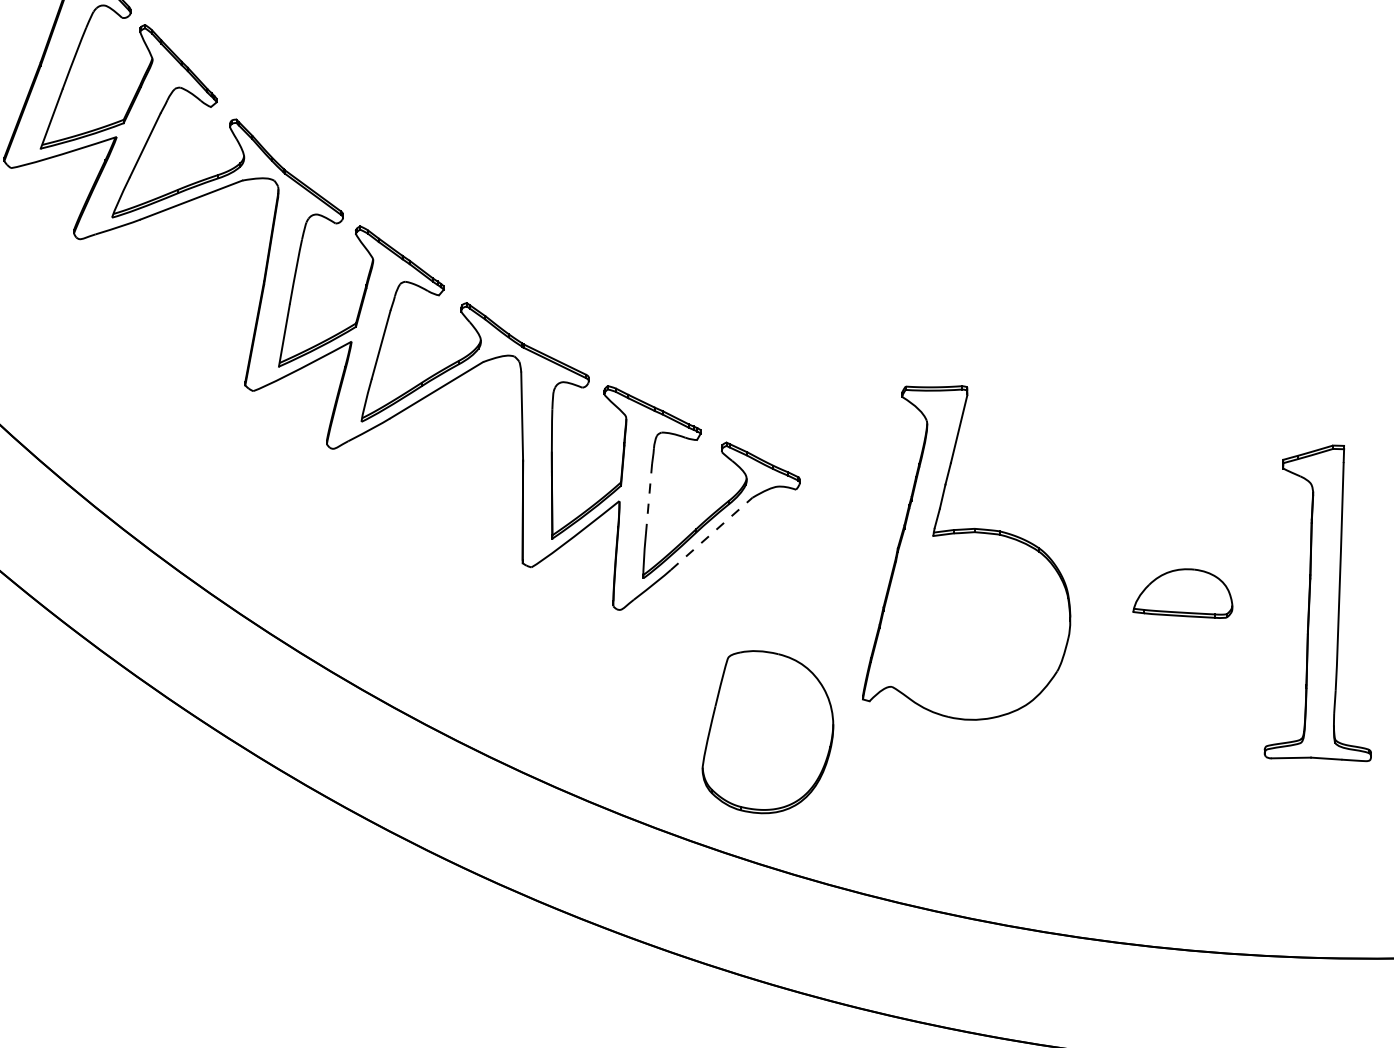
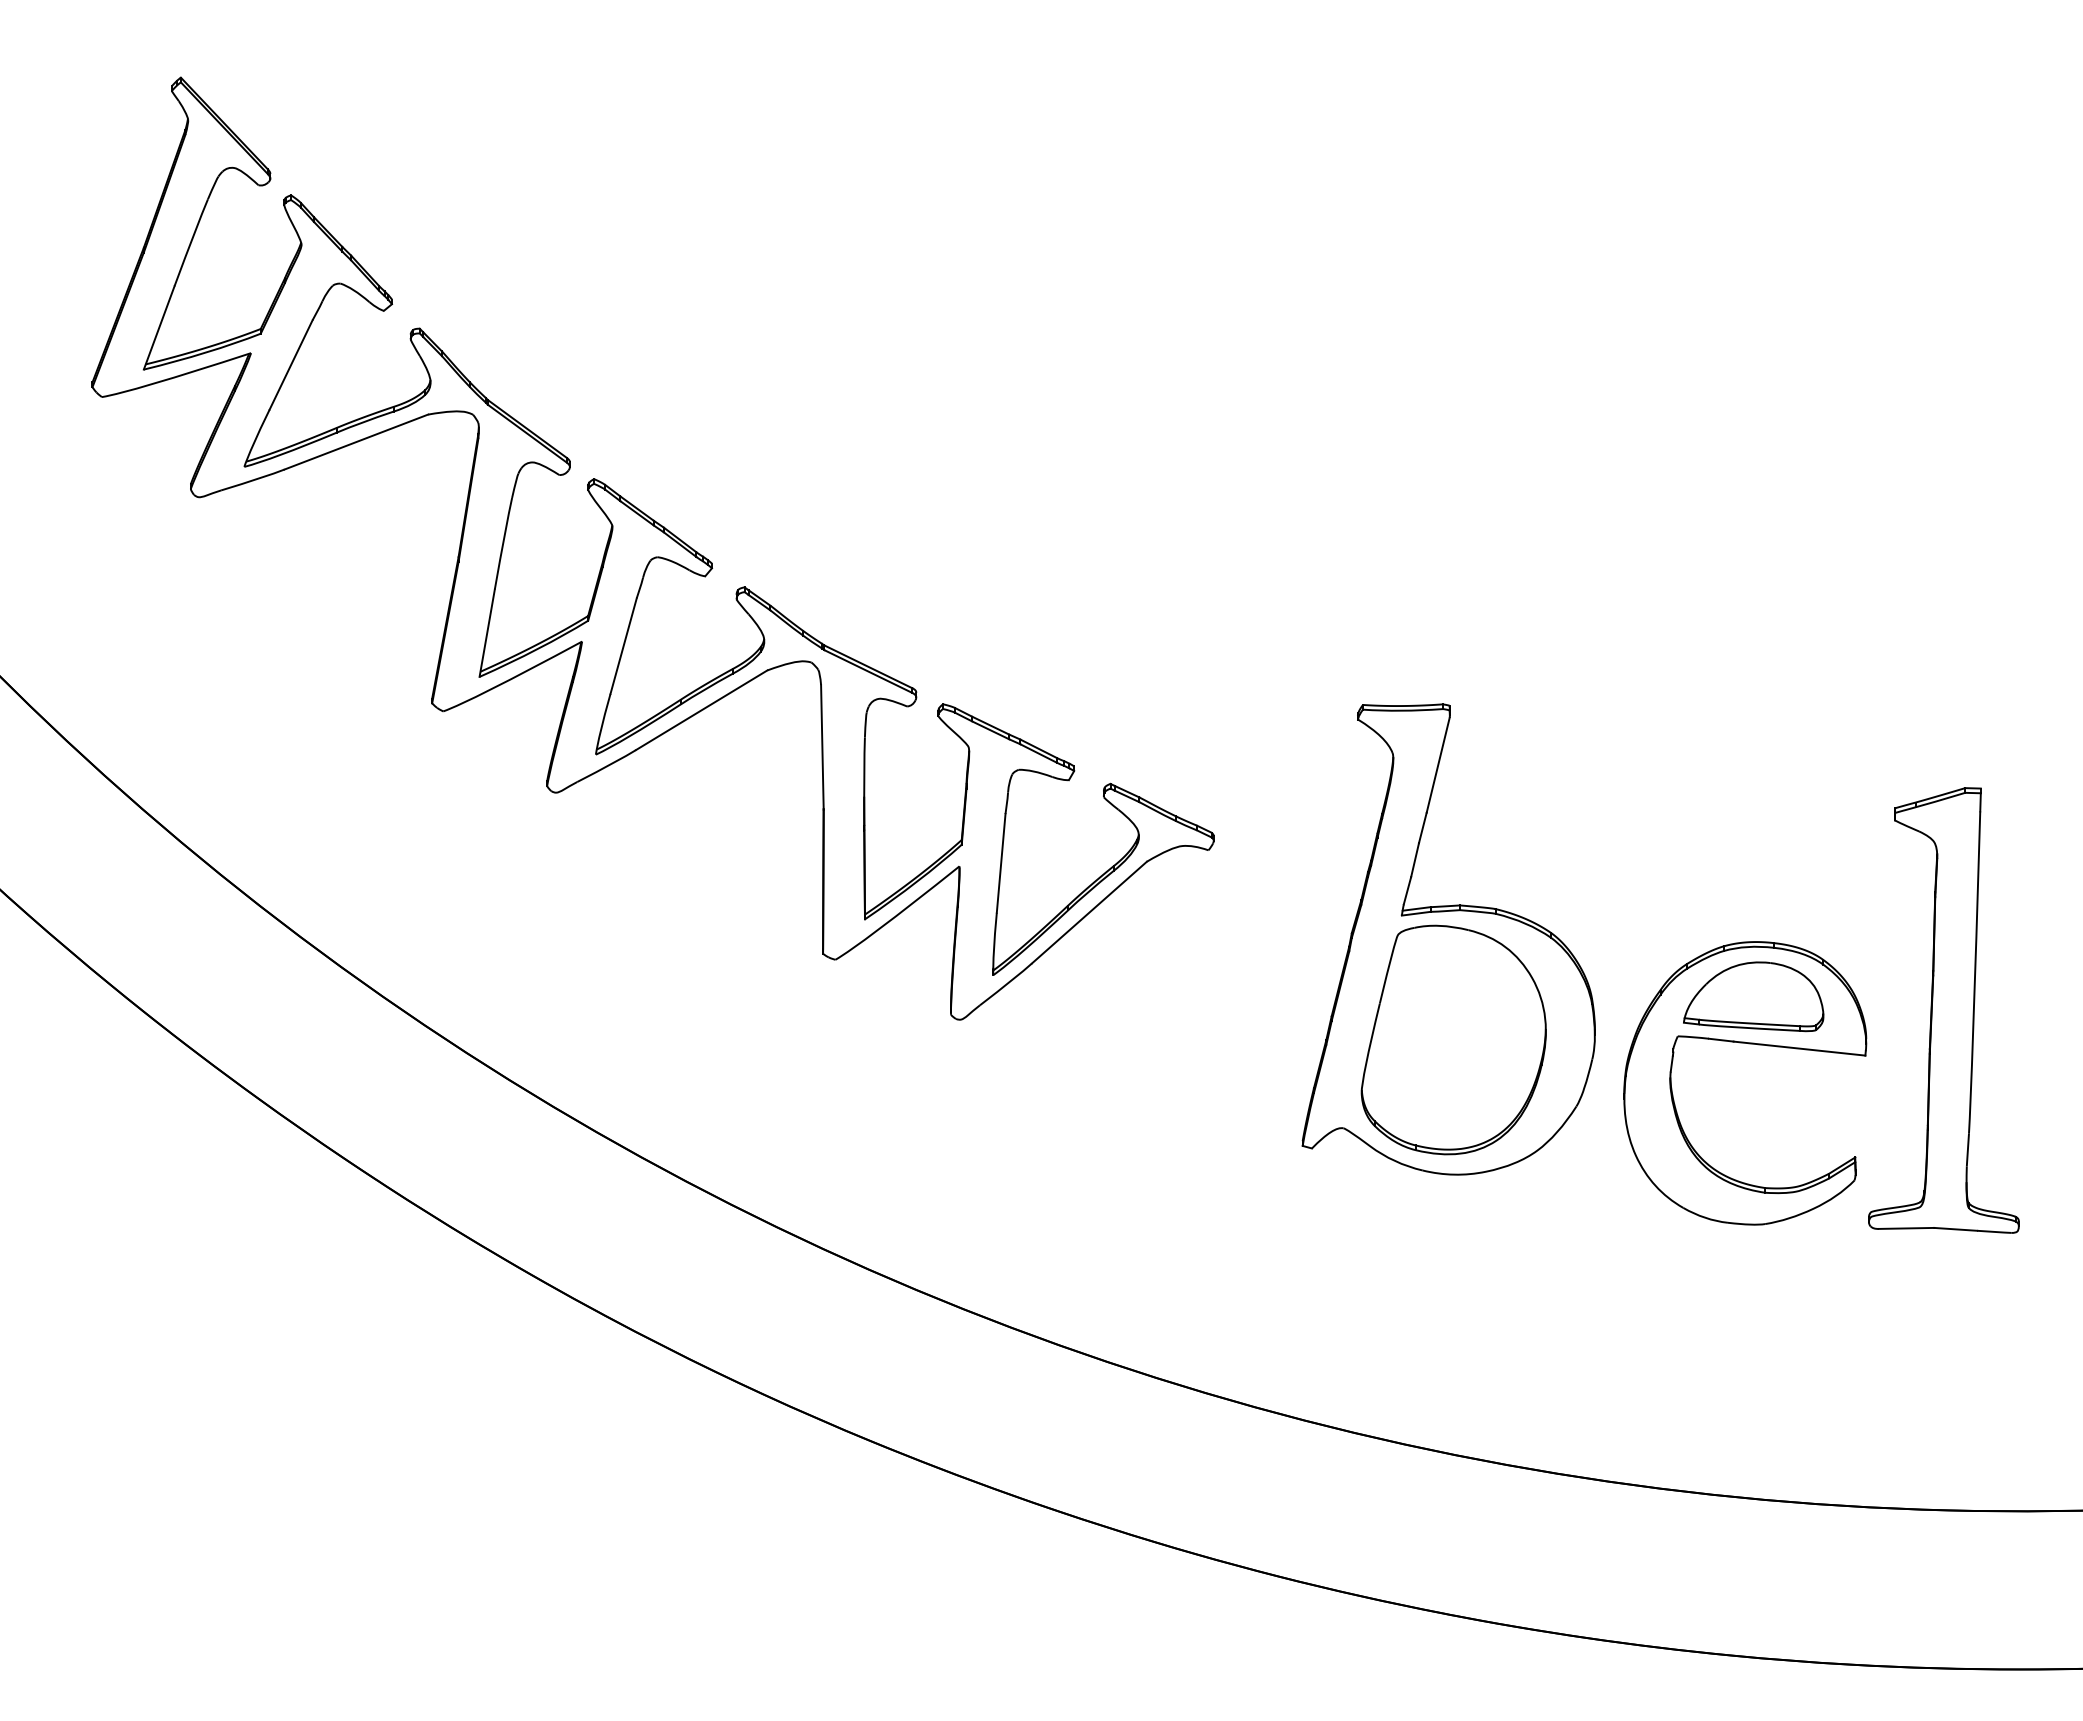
line: (649, 499) -> (1001, 863), dashed -> solid
line: (711, 533) -> (1089, 912), dashed -> solid
part: (1179, 627) -> (1748, 1044), added
part: (767, 731) -> (1453, 1039), moved

